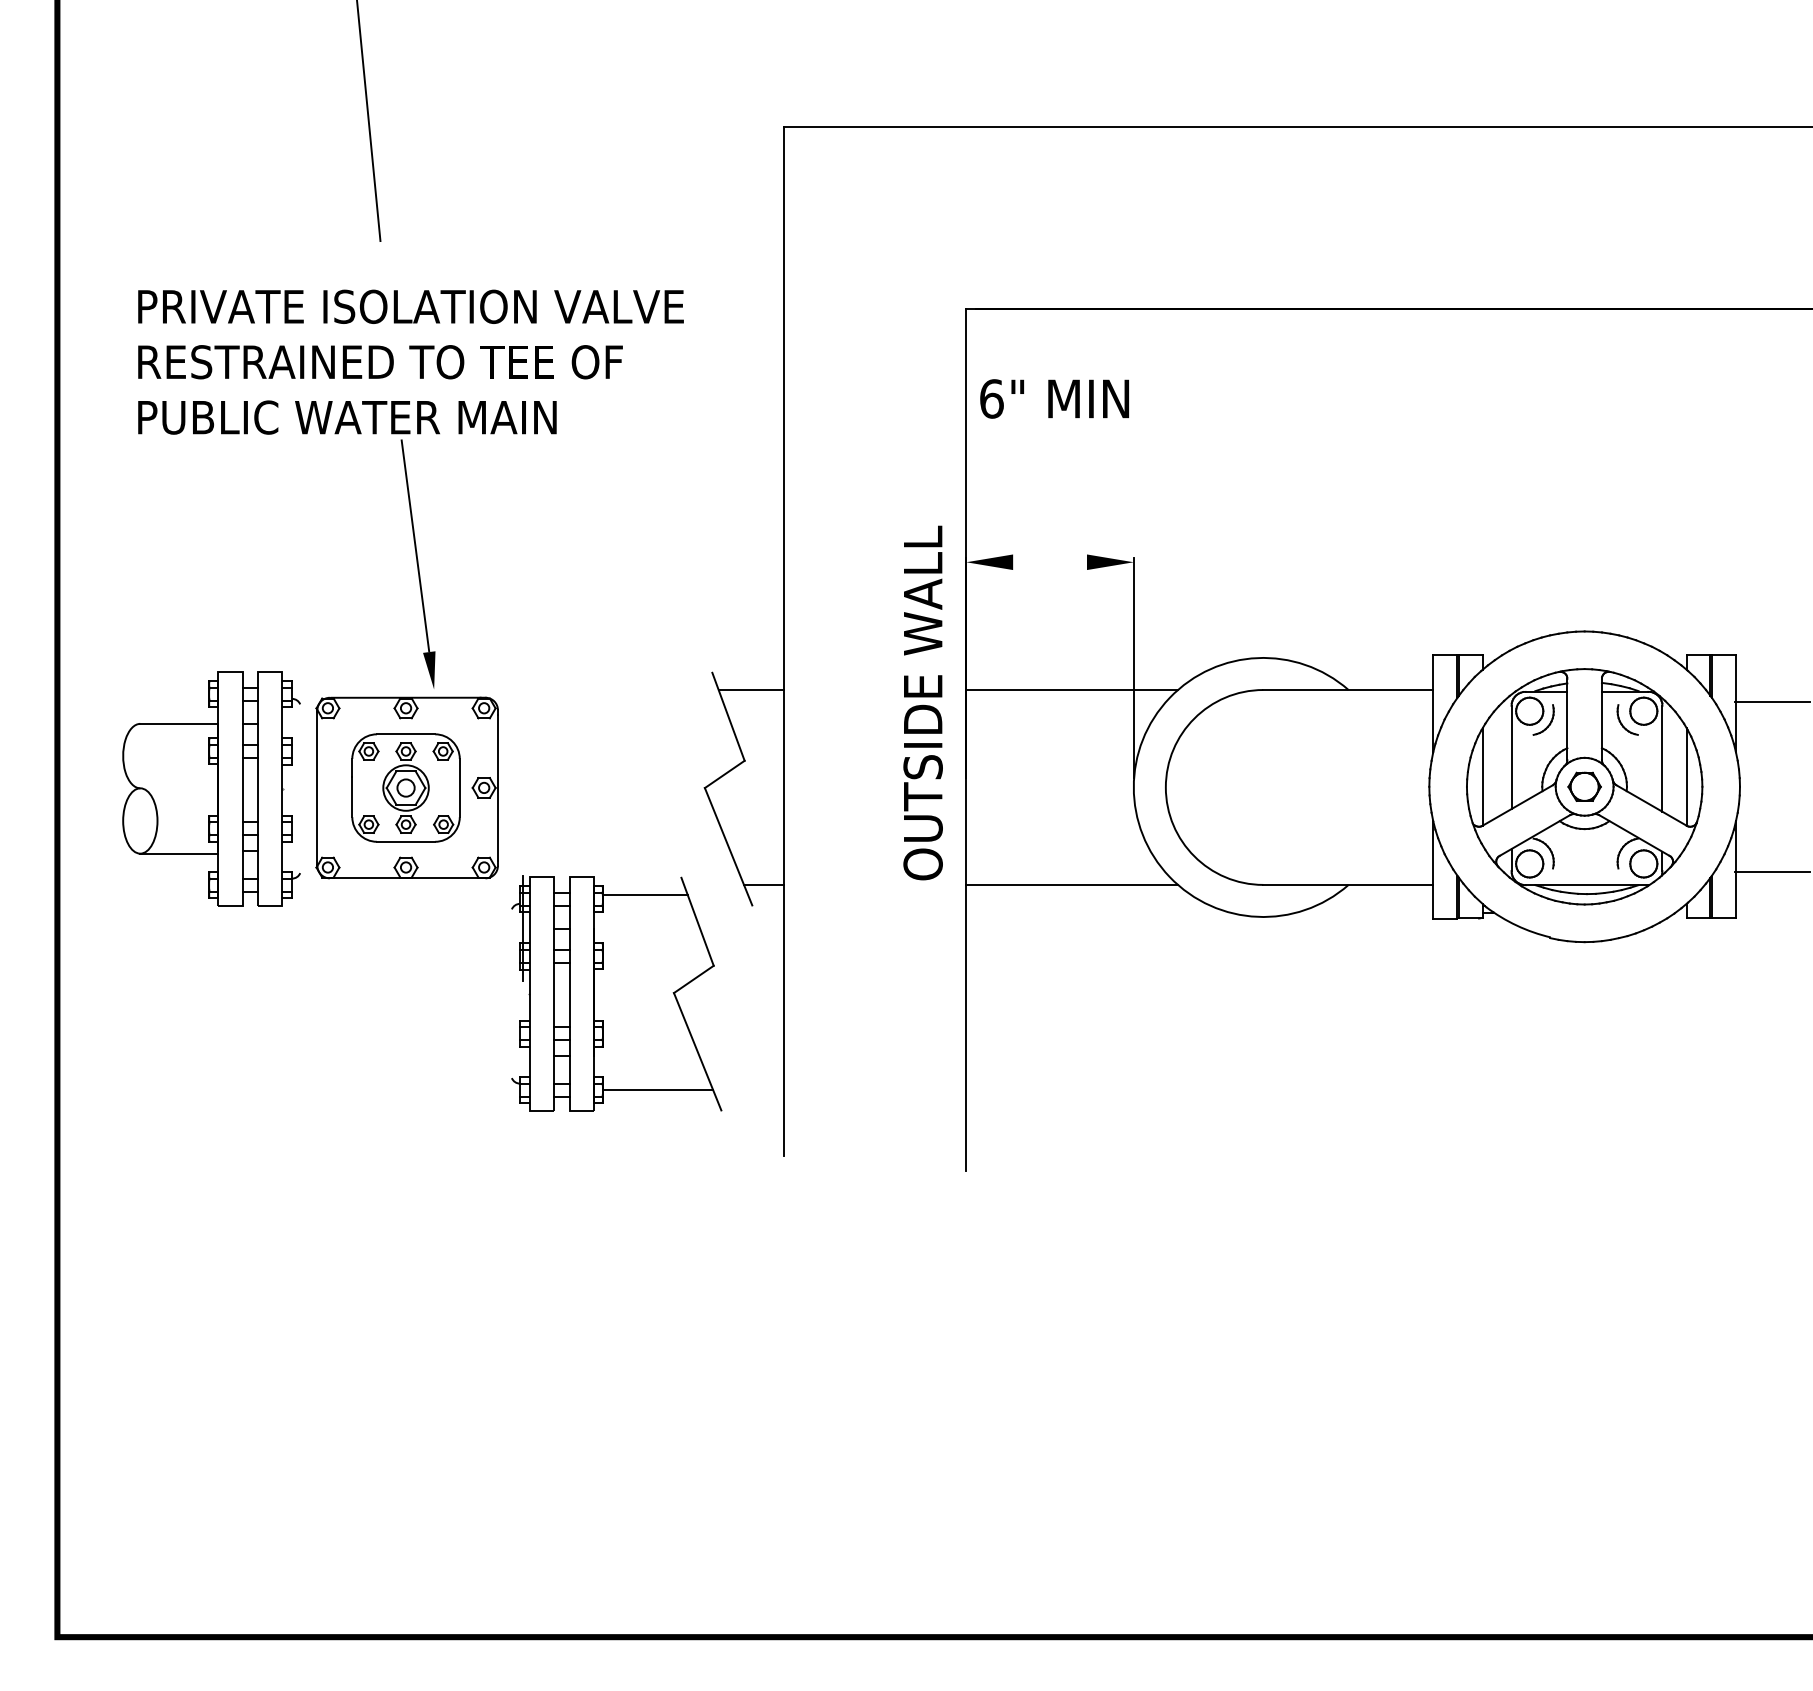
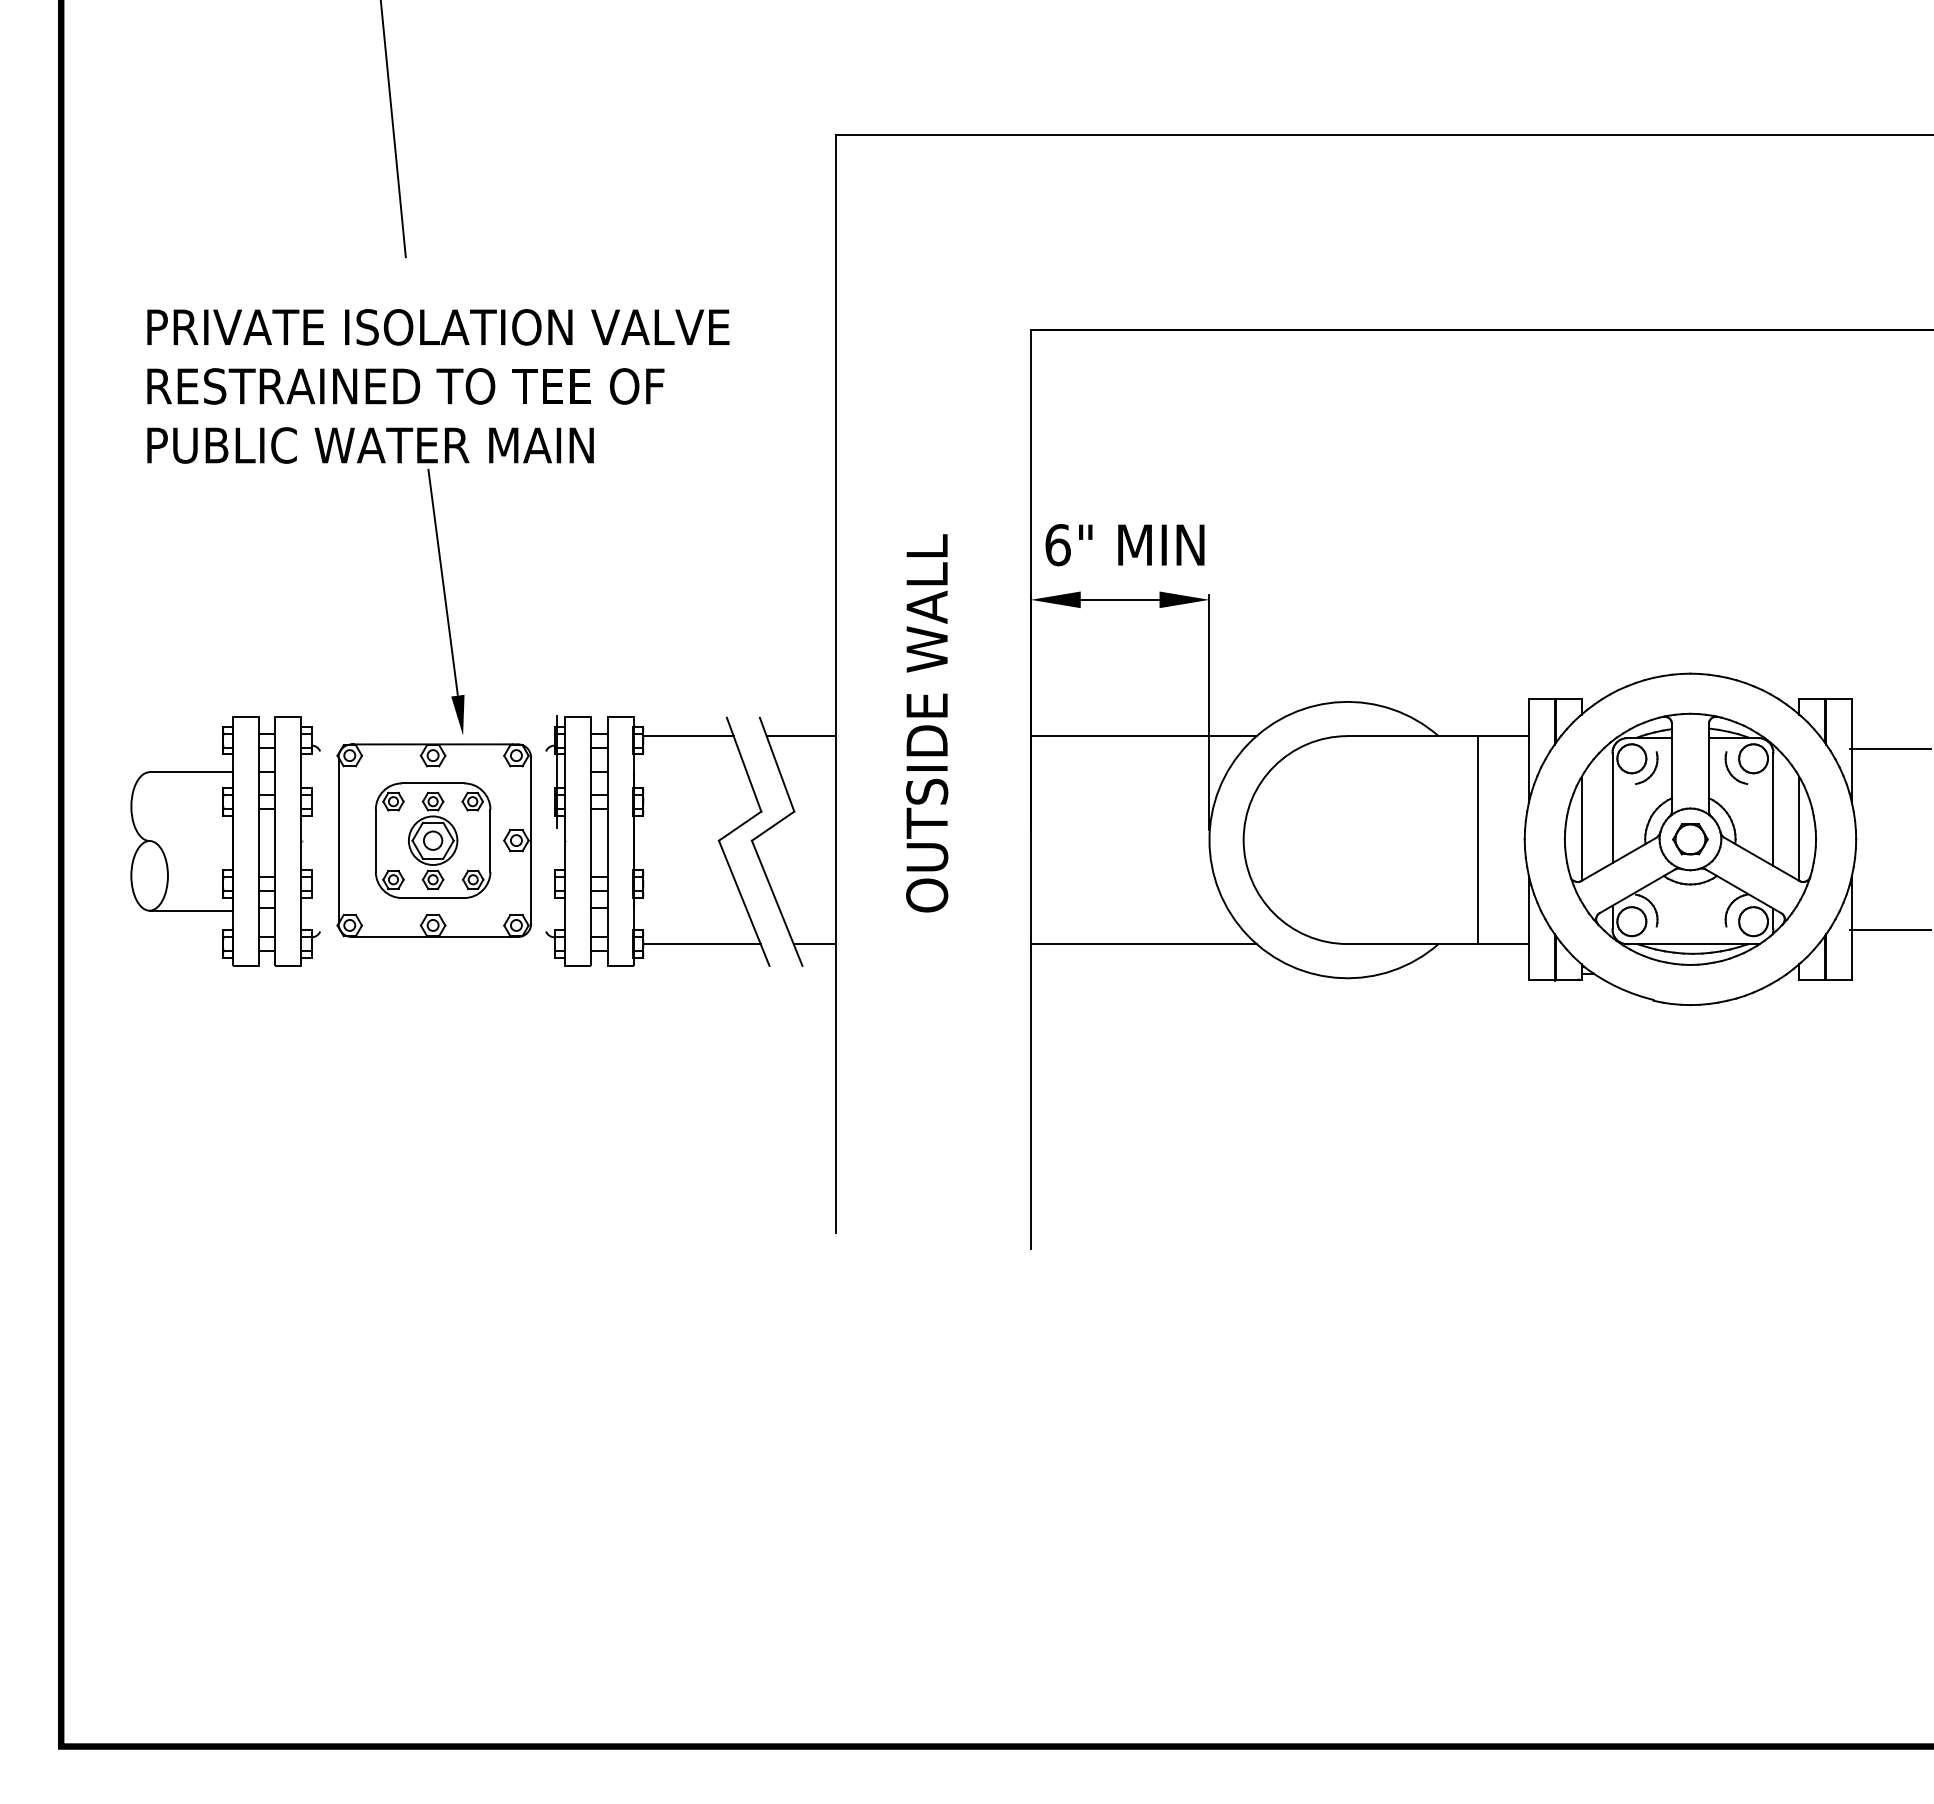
text: (1054, 398) -> (1124, 544), moved
line: (1049, 562) -> (1119, 600), added
text: (922, 702) -> (926, 722), moved
line: (1385, 787) -> (1477, 840), added
part: (616, 993) -> (657, 841), moved

